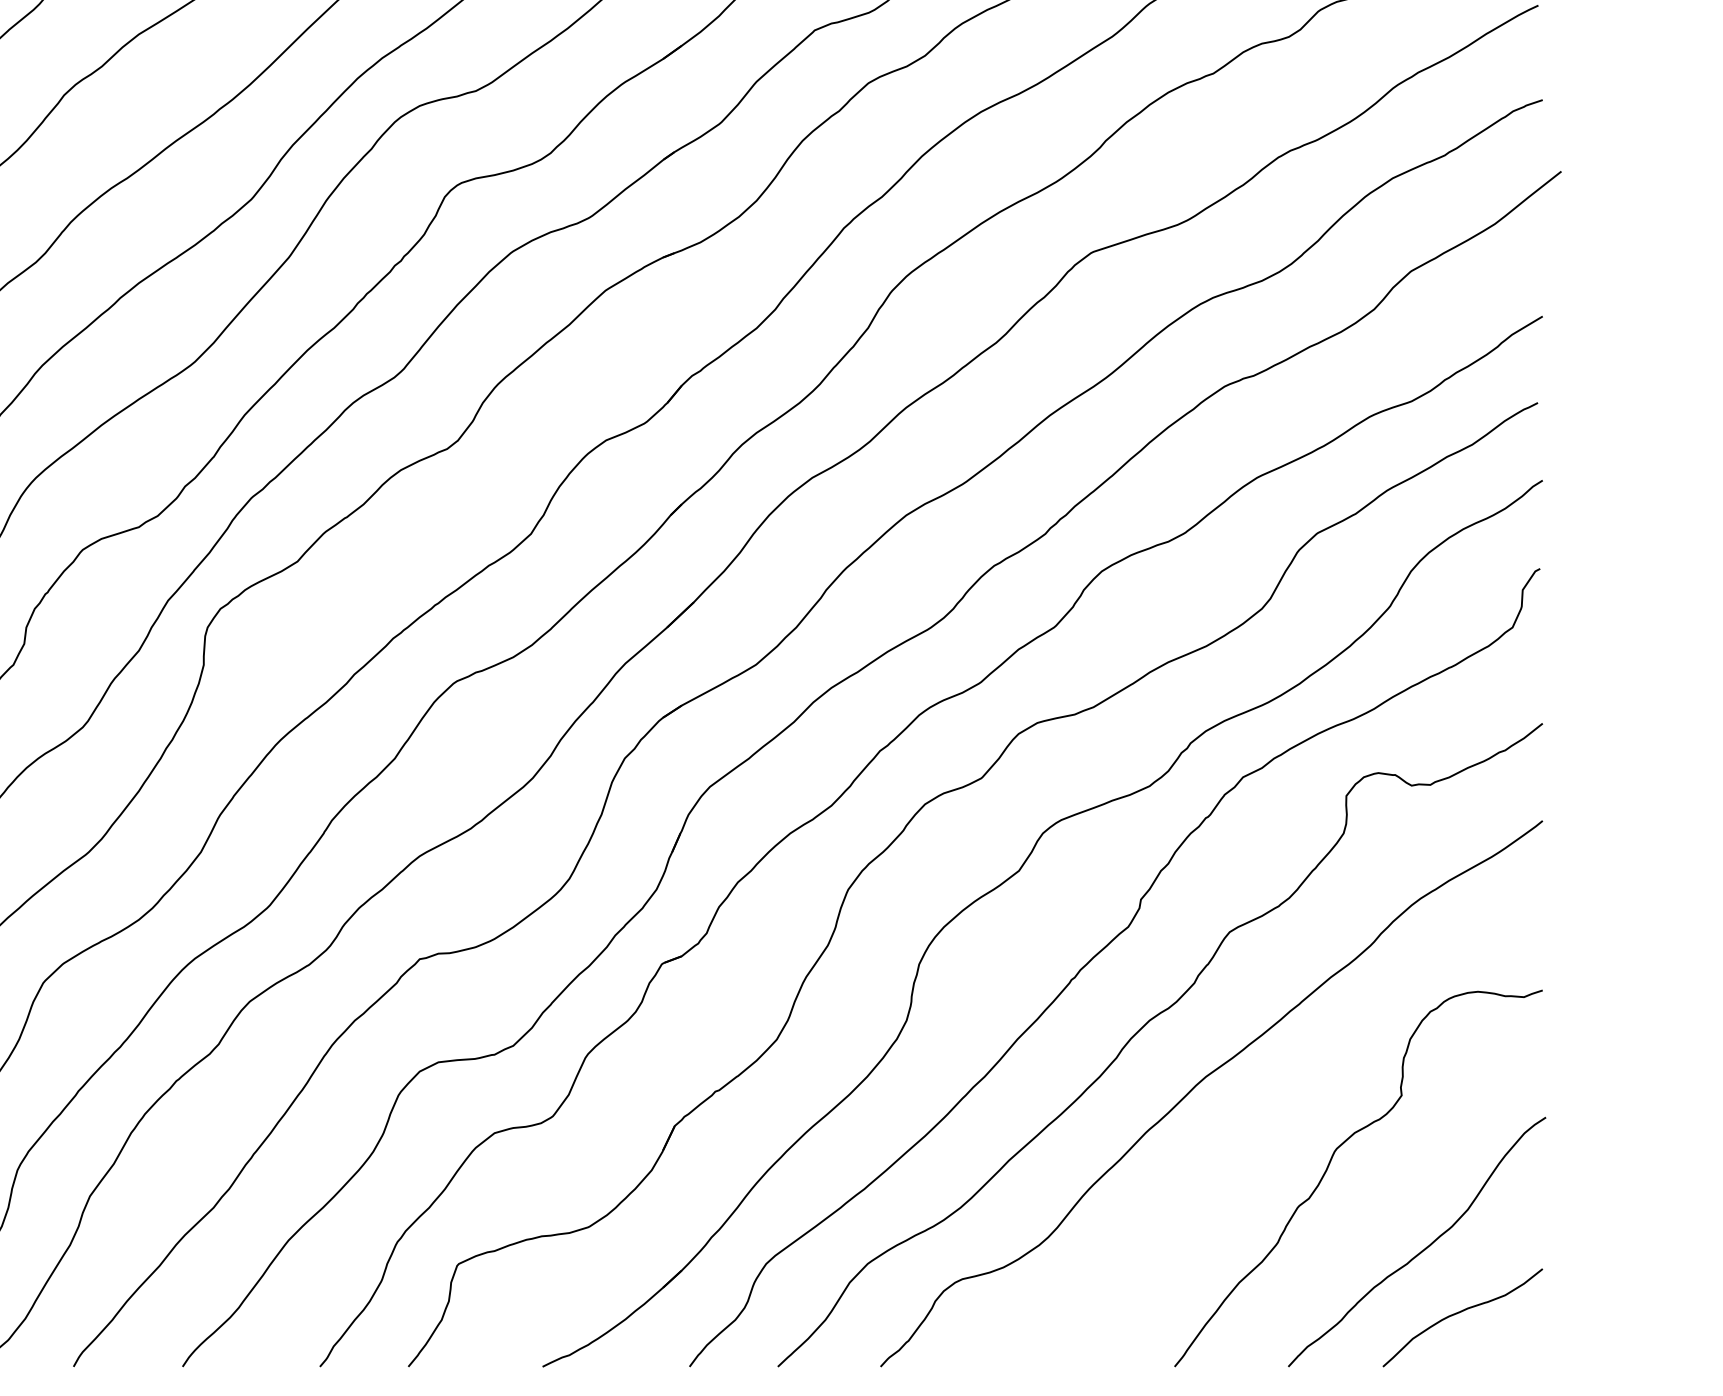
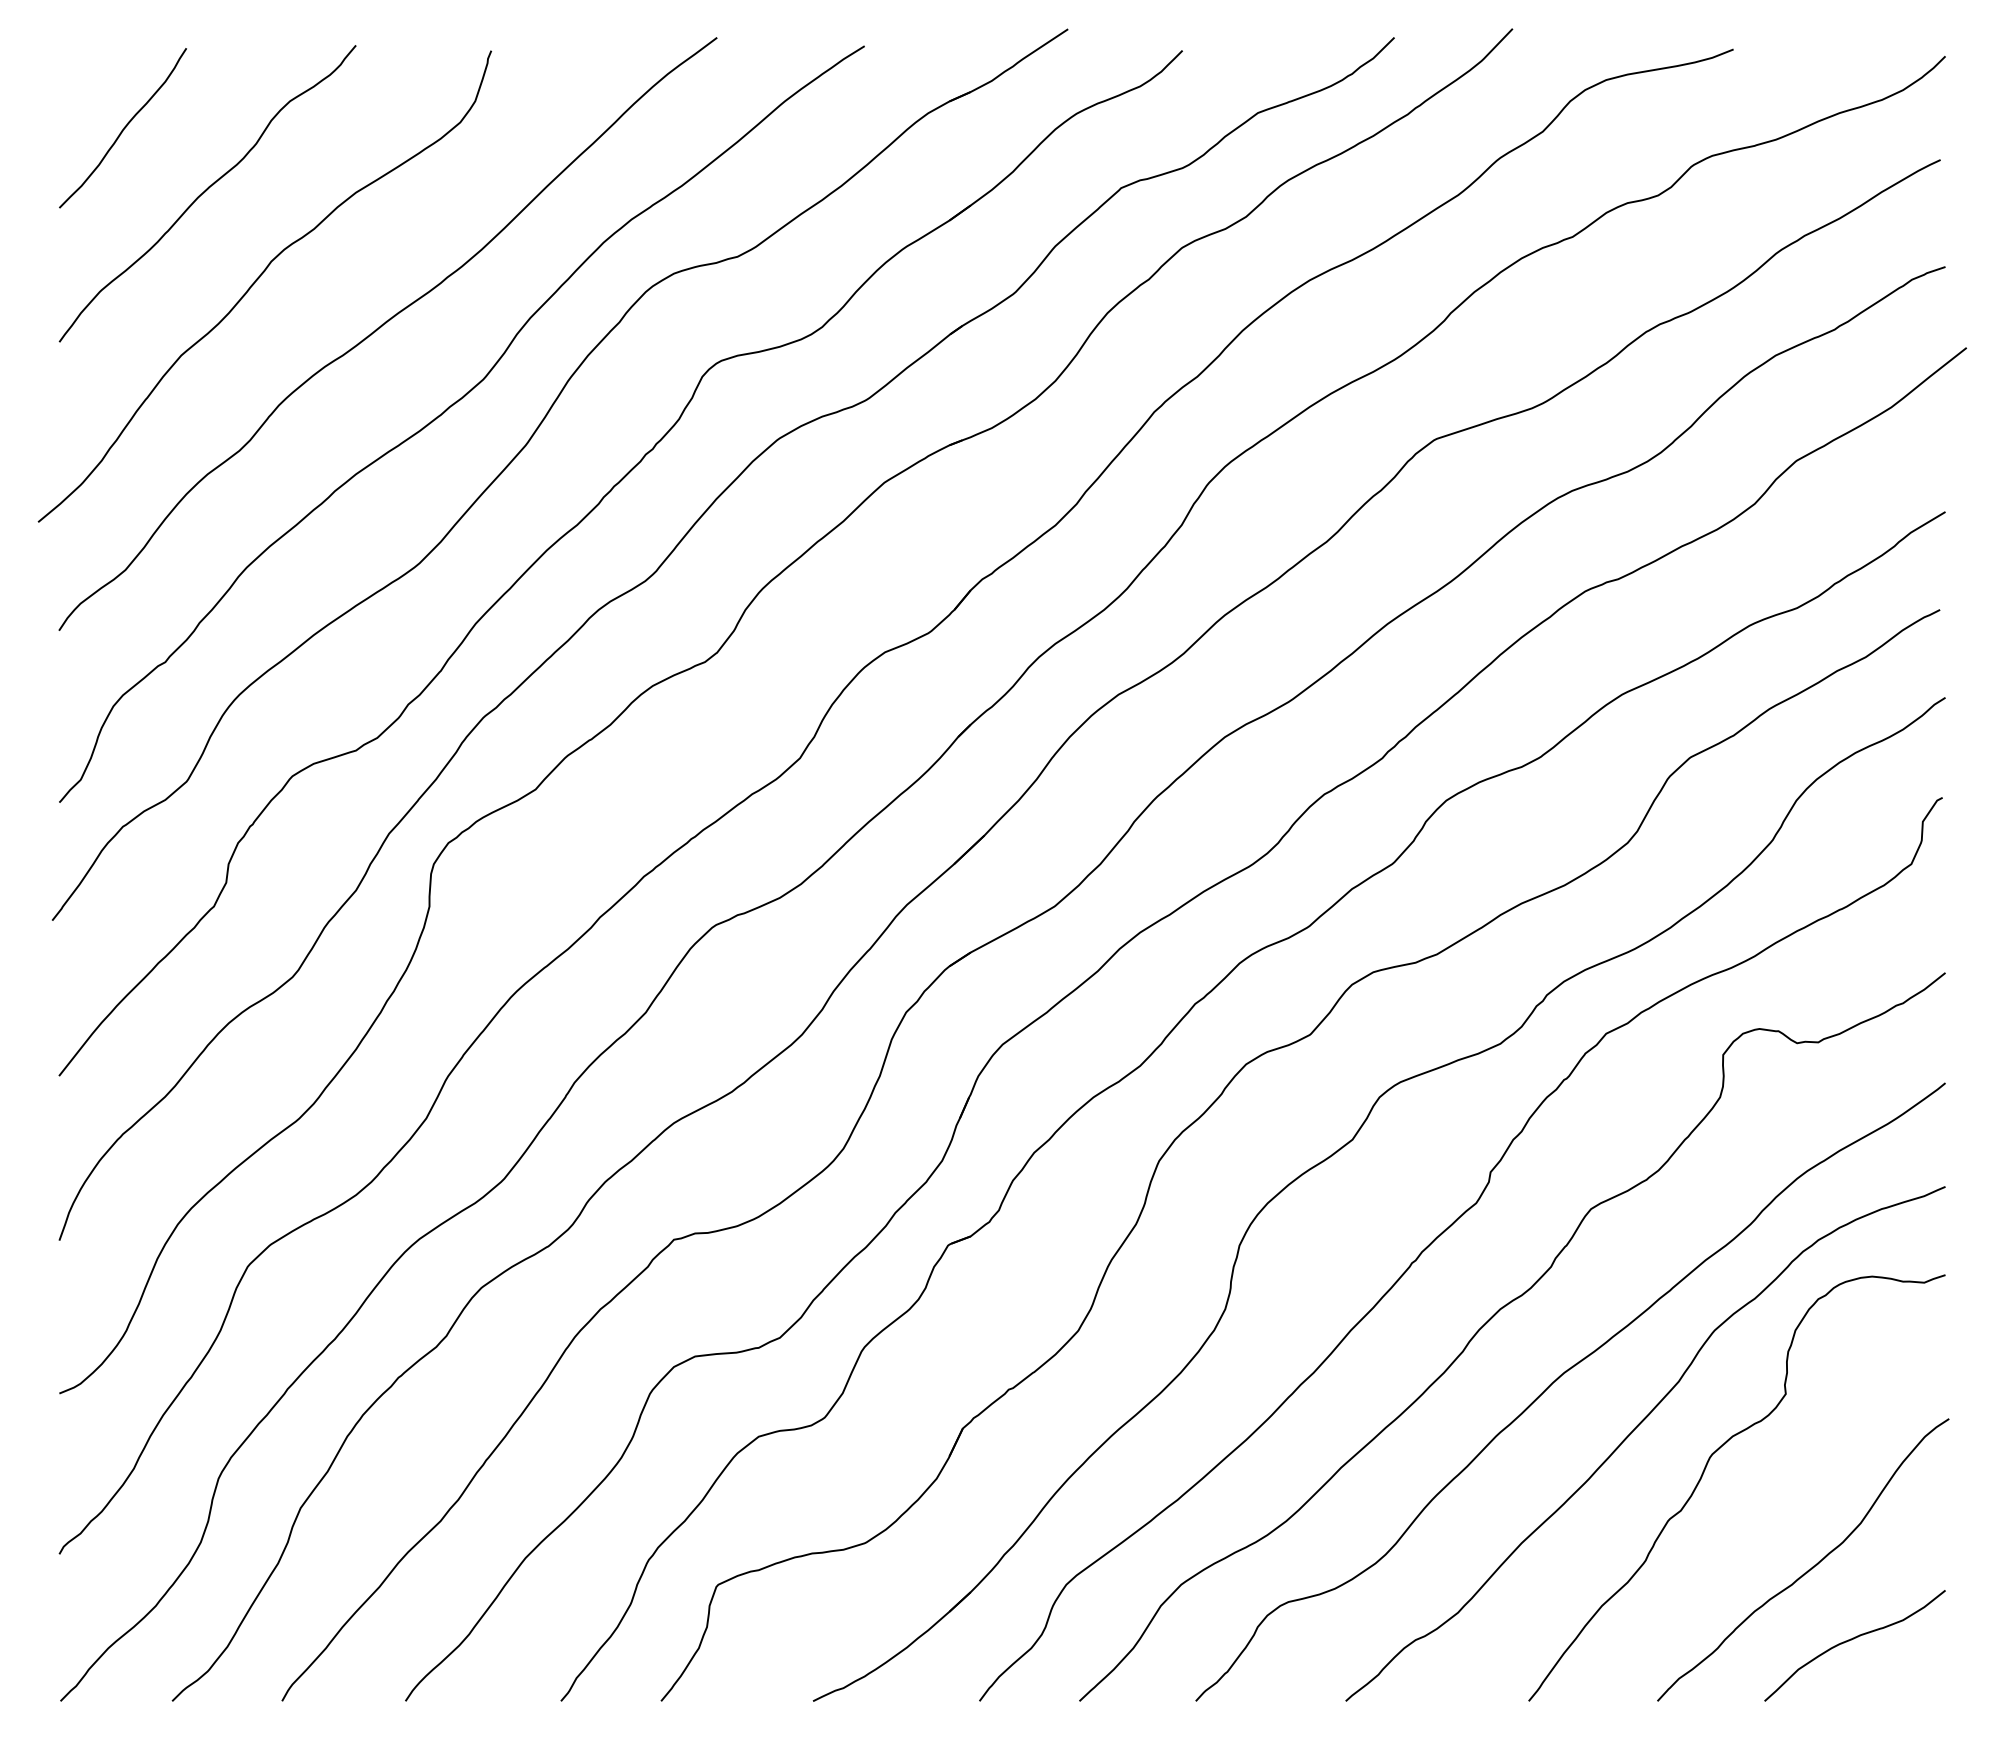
curve: (1267, 1128) -> (1633, 1431), added

